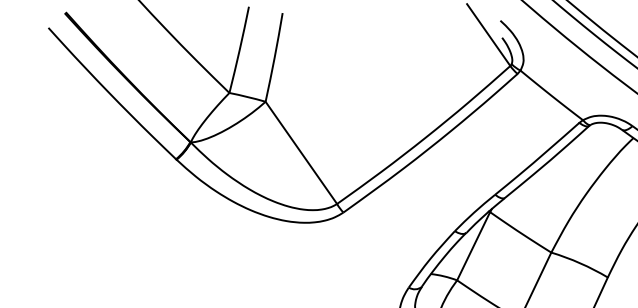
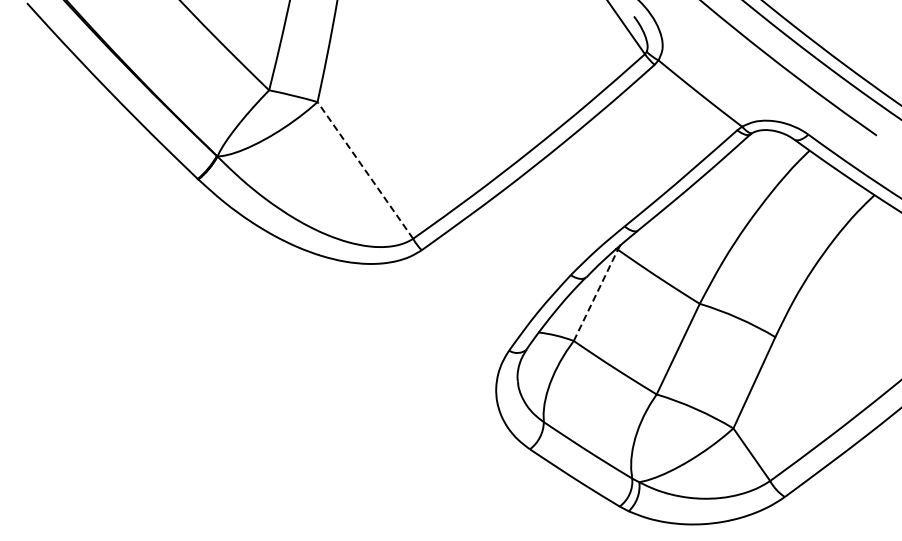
line: (301, 152) -> (365, 170), solid -> dashed
line: (473, 246) -> (595, 295), solid -> dashed

